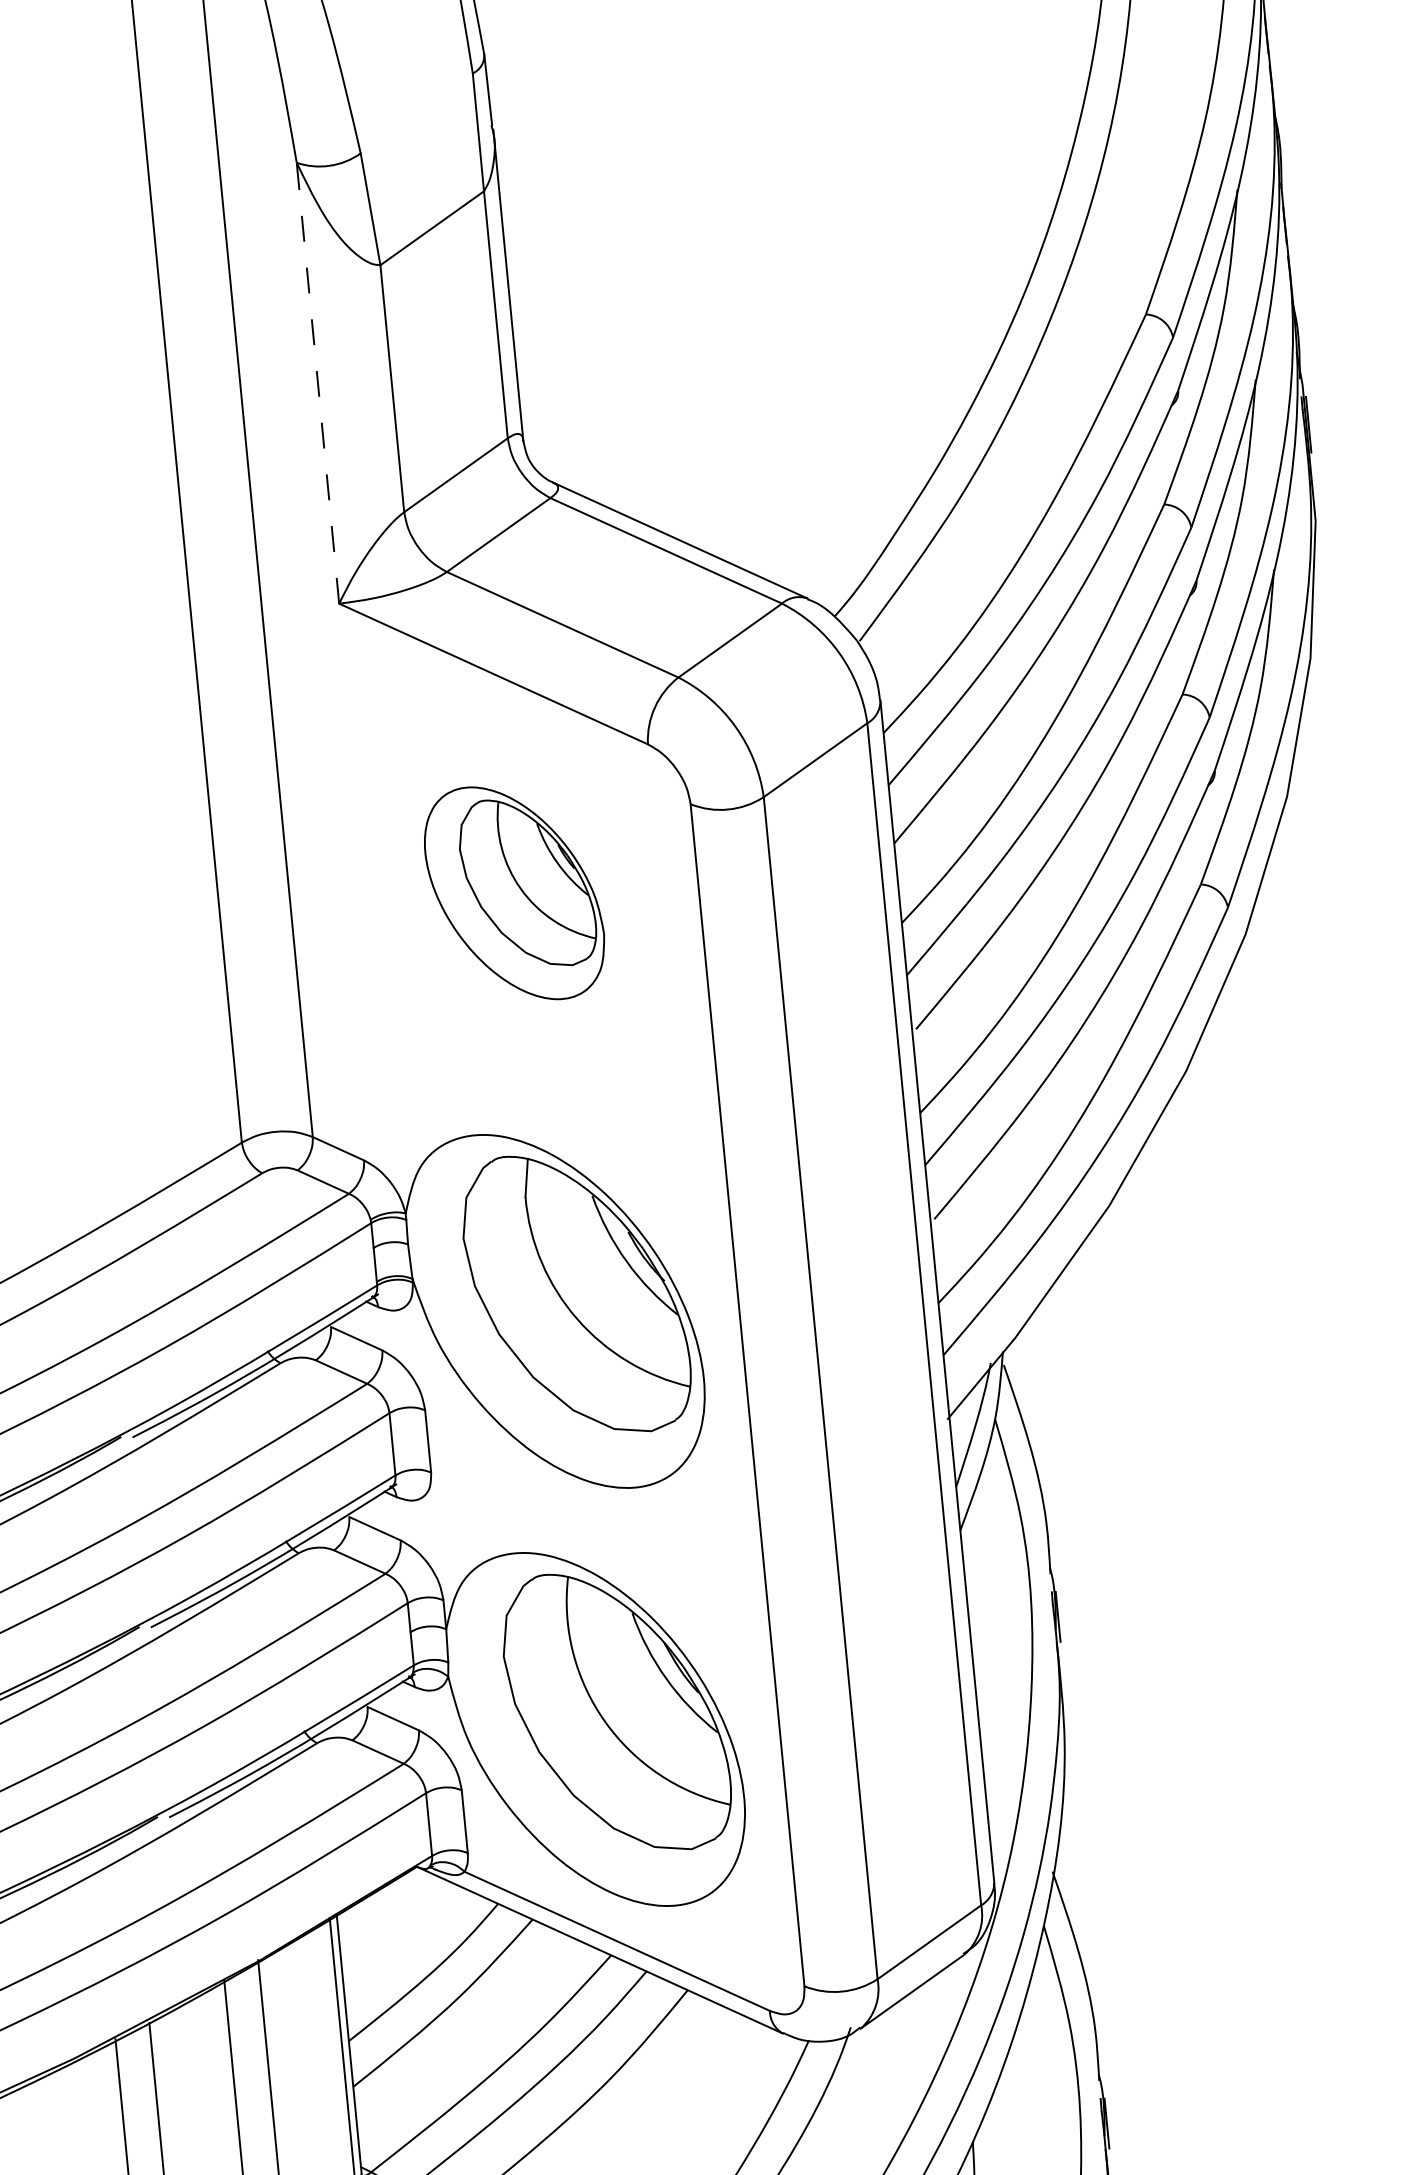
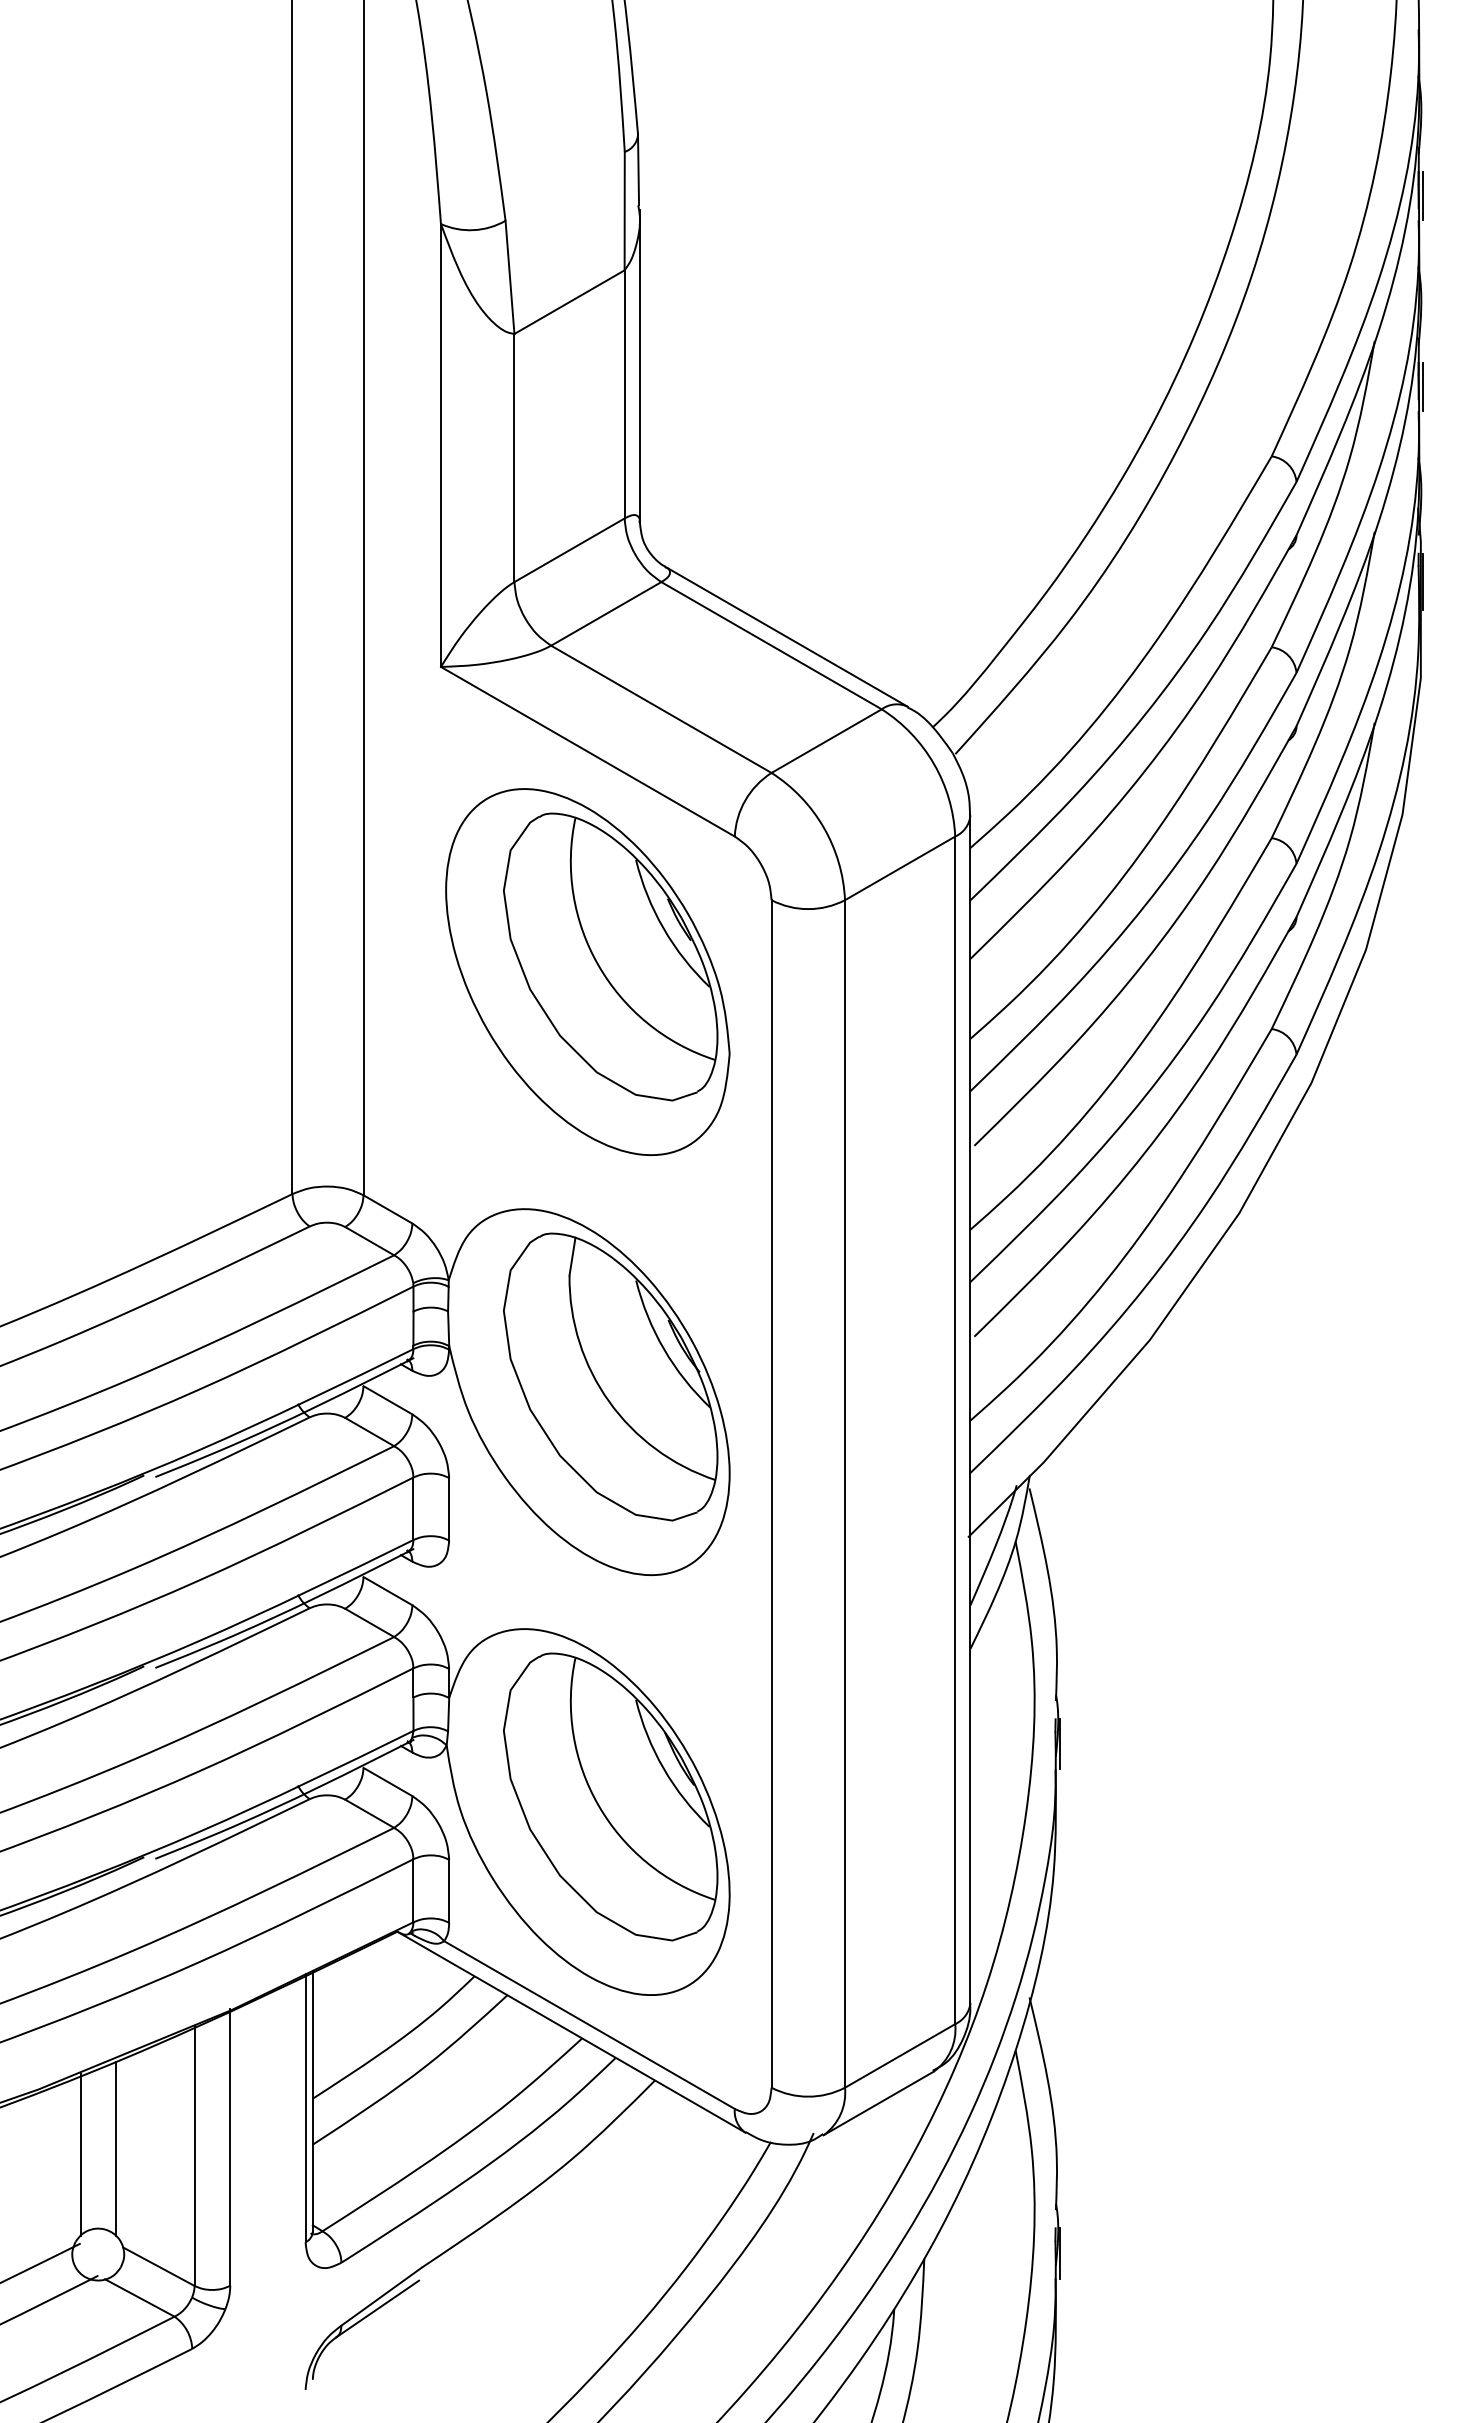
line: (1272, 41) -> (1423, 196), added
line: (1290, 230) -> (1423, 386), added
line: (317, 382) -> (440, 444), dashed -> solid
part: (514, 892) -> (587, 971), size x1.67

